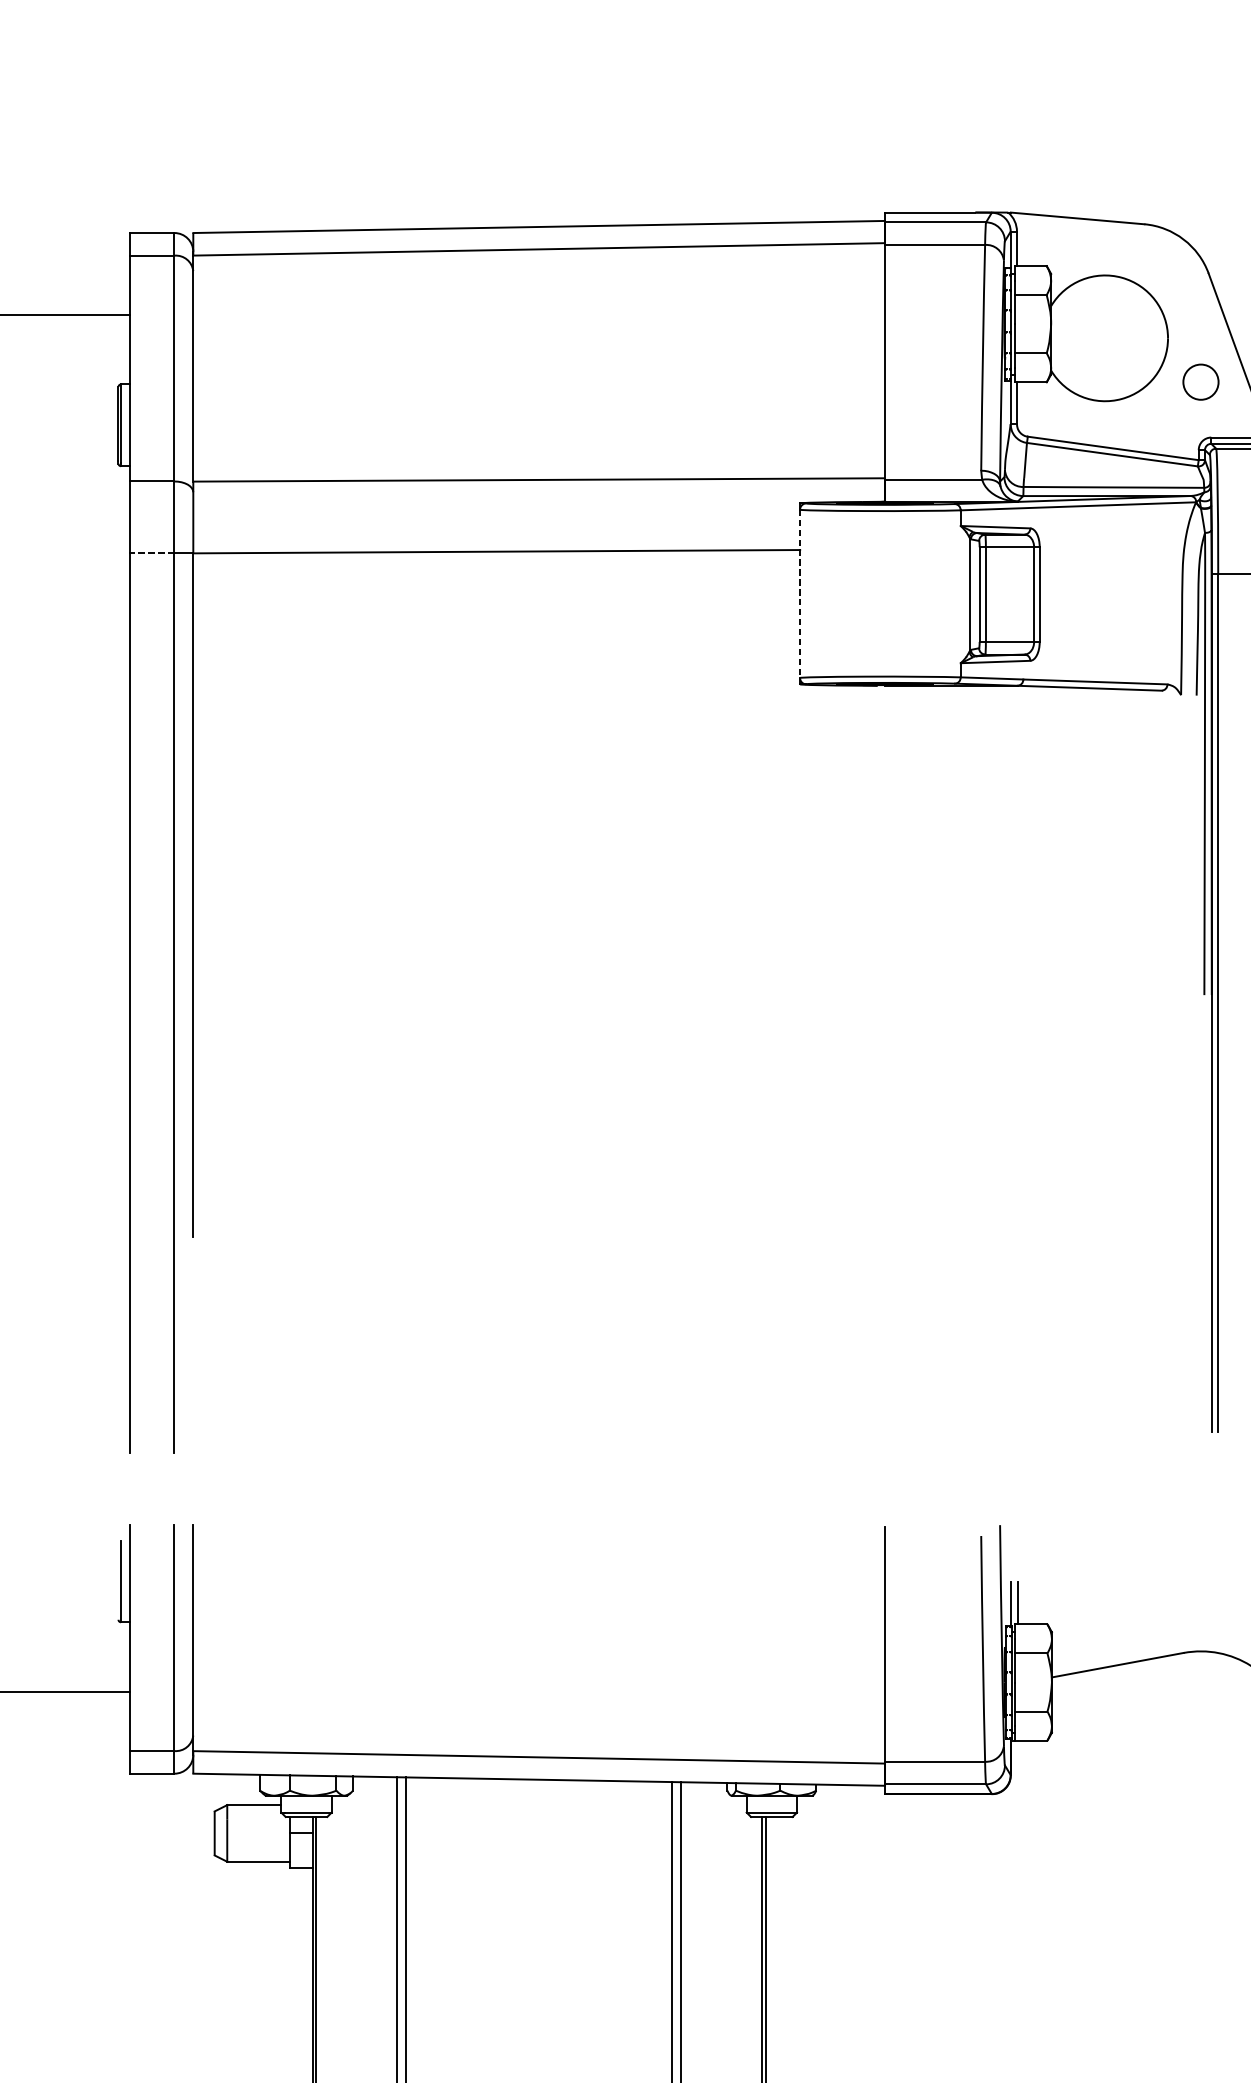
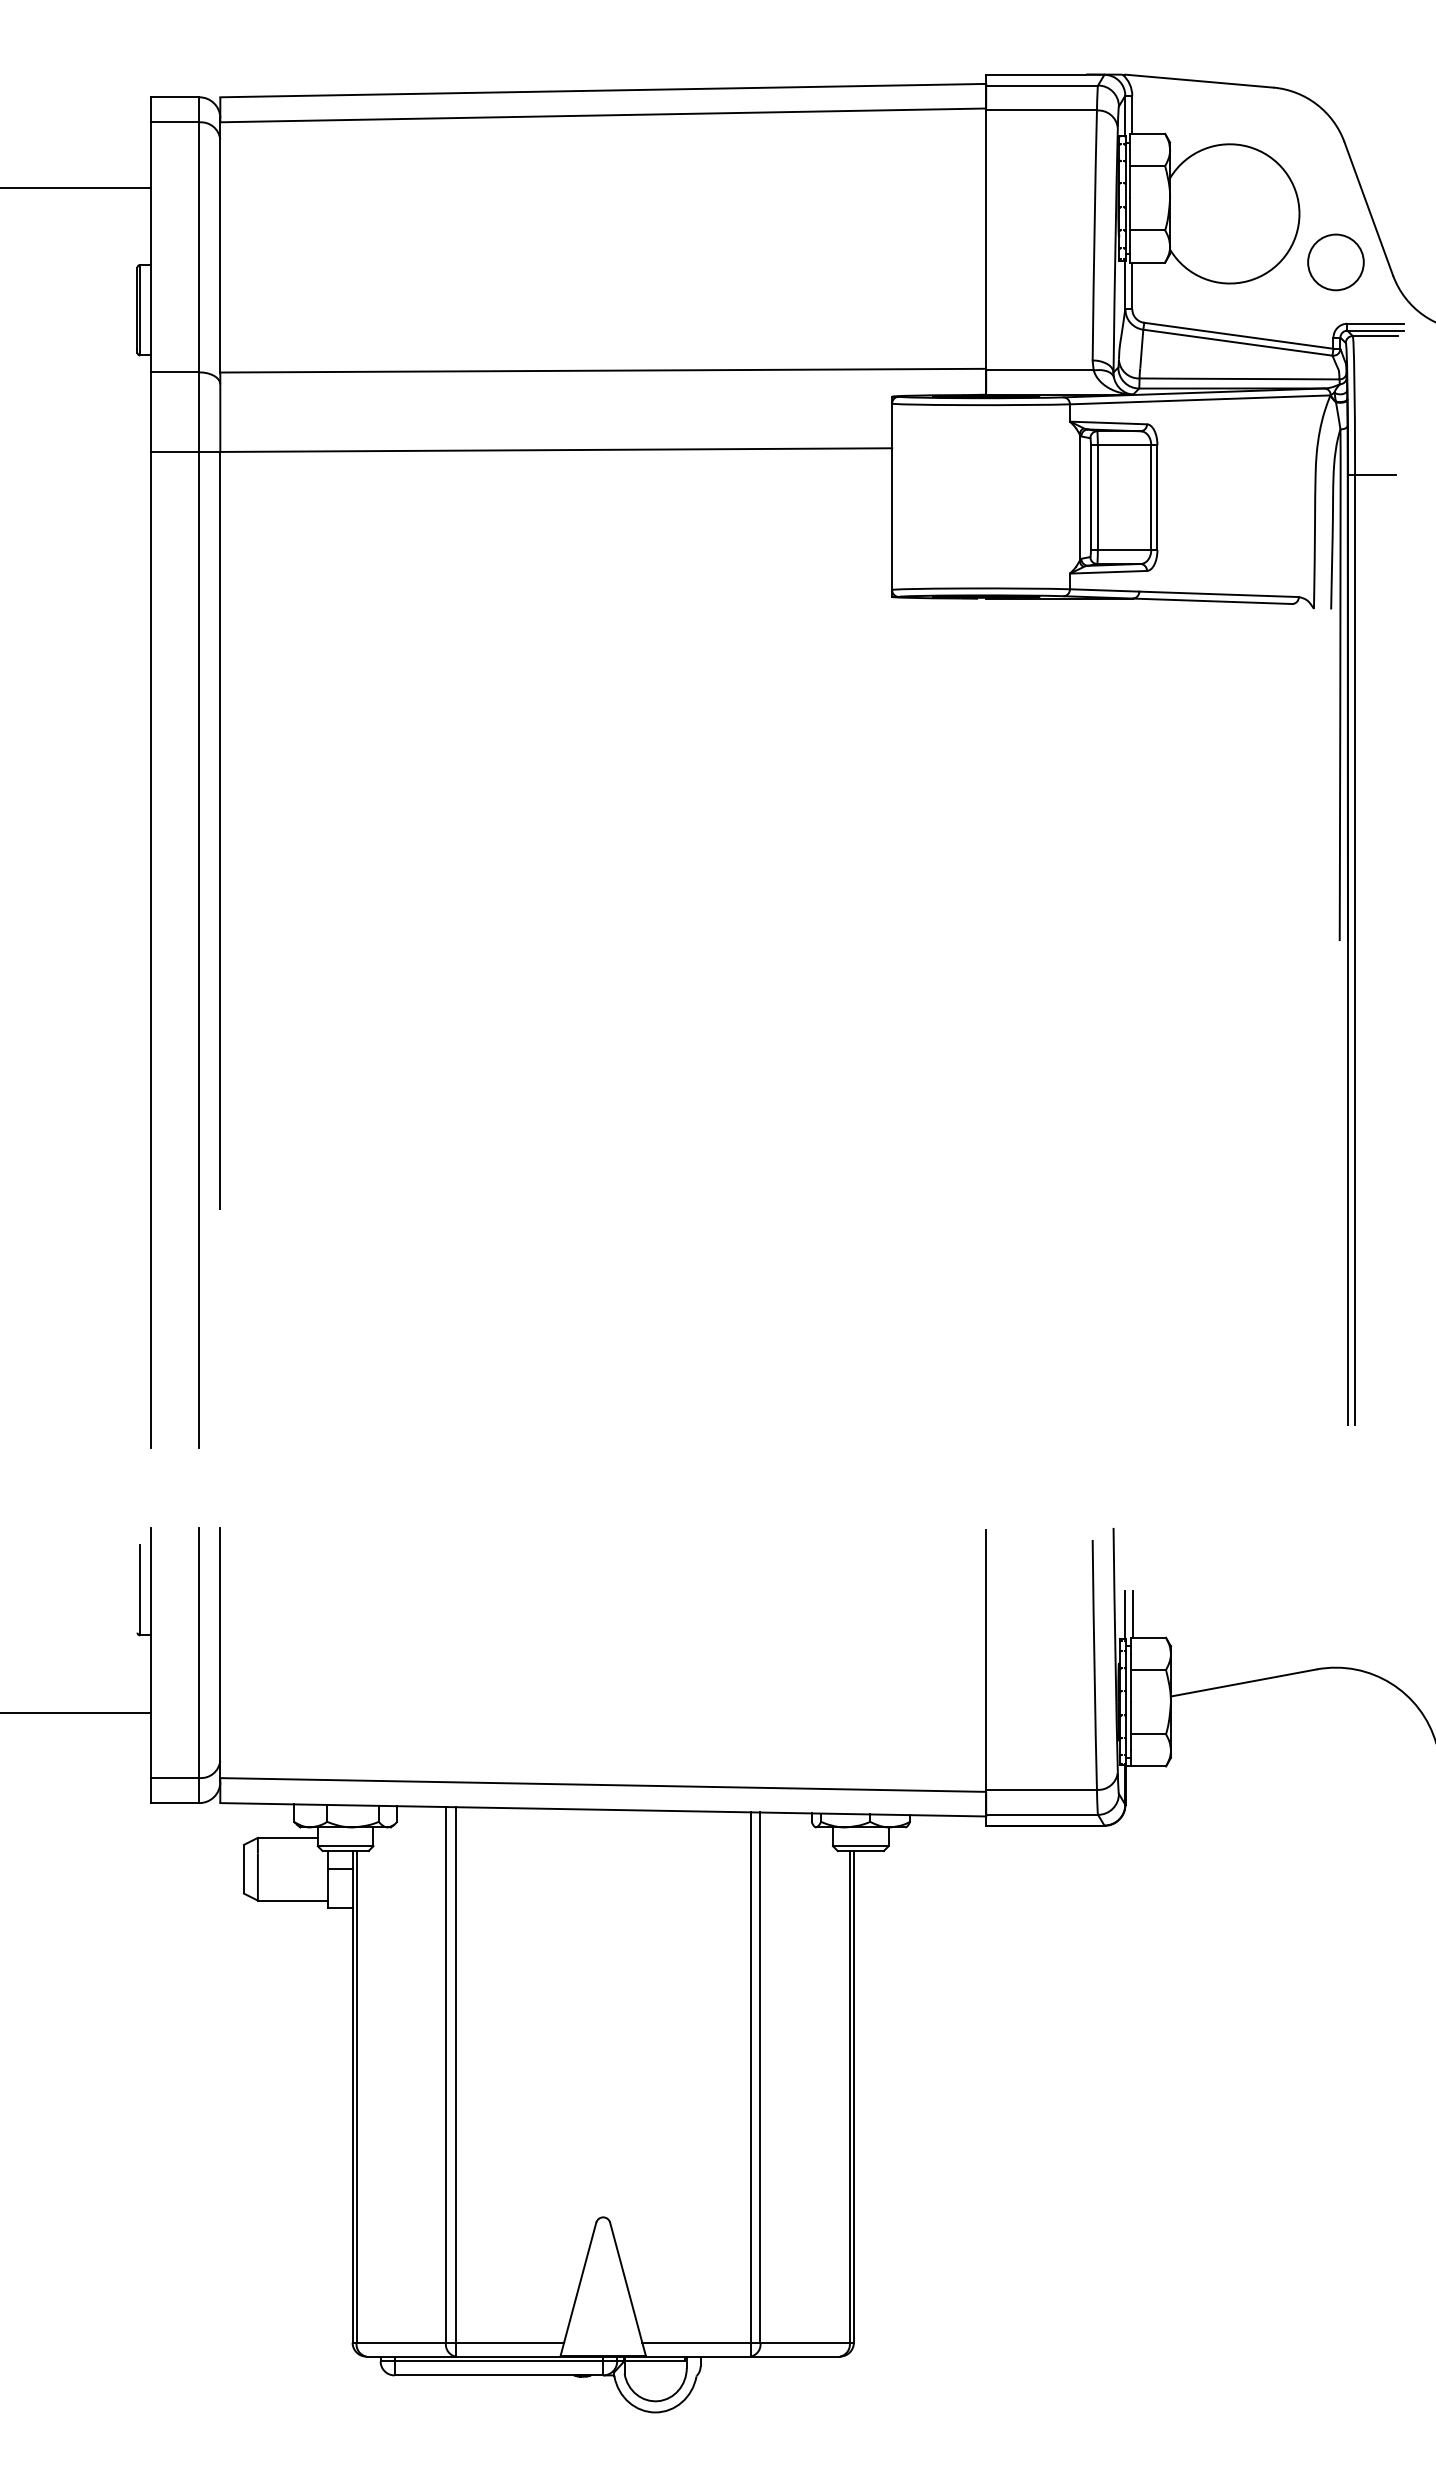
circle: (1200, 382) -> (1335, 262), size x1.43
line: (151, 553) -> (174, 452), dashed -> solid
line: (800, 594) -> (892, 497), dashed -> solid

